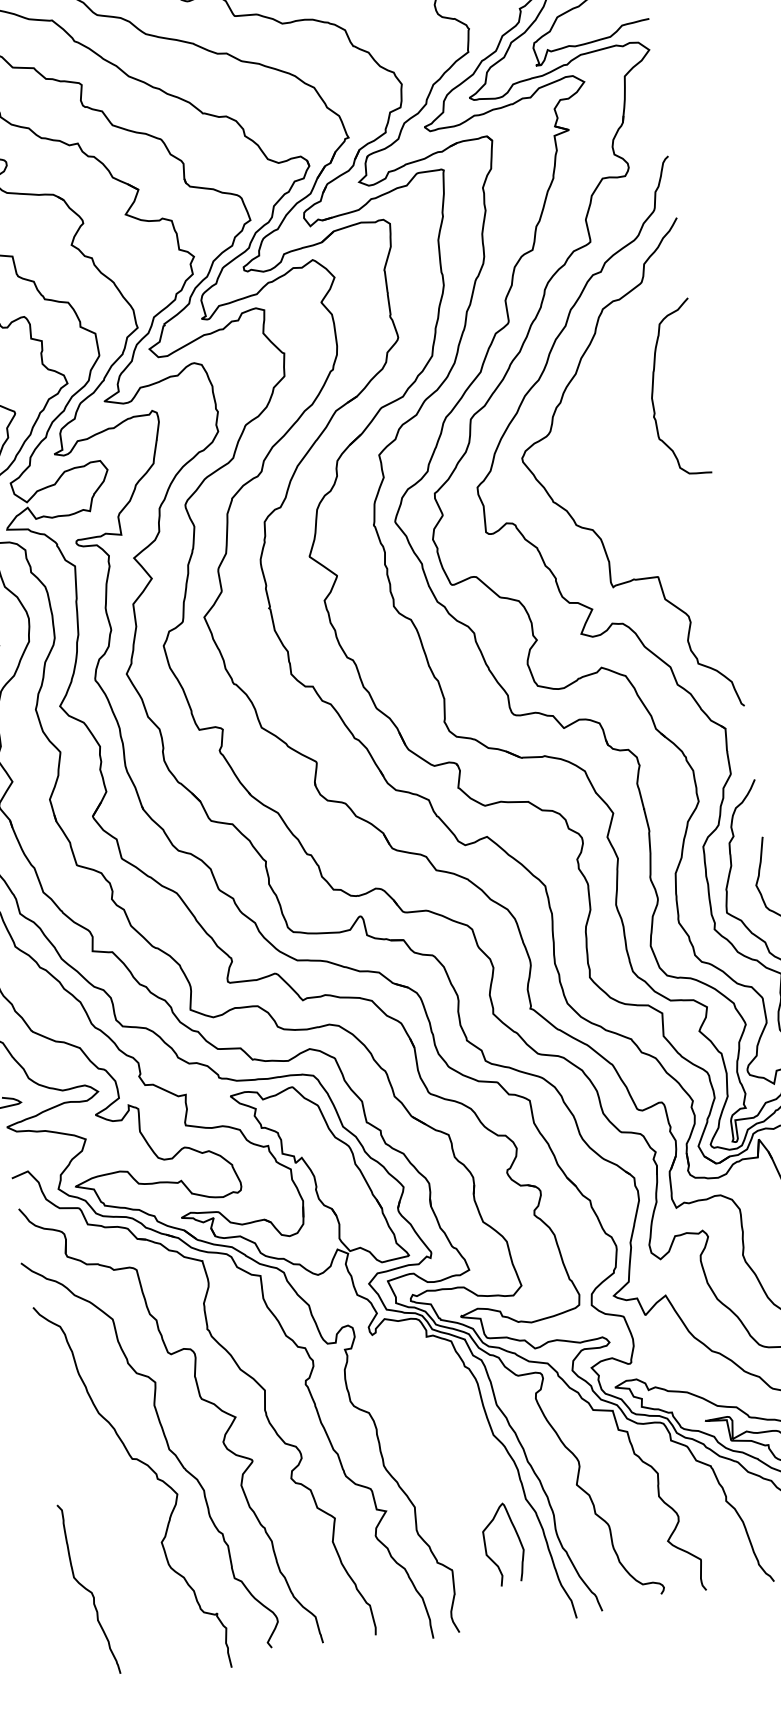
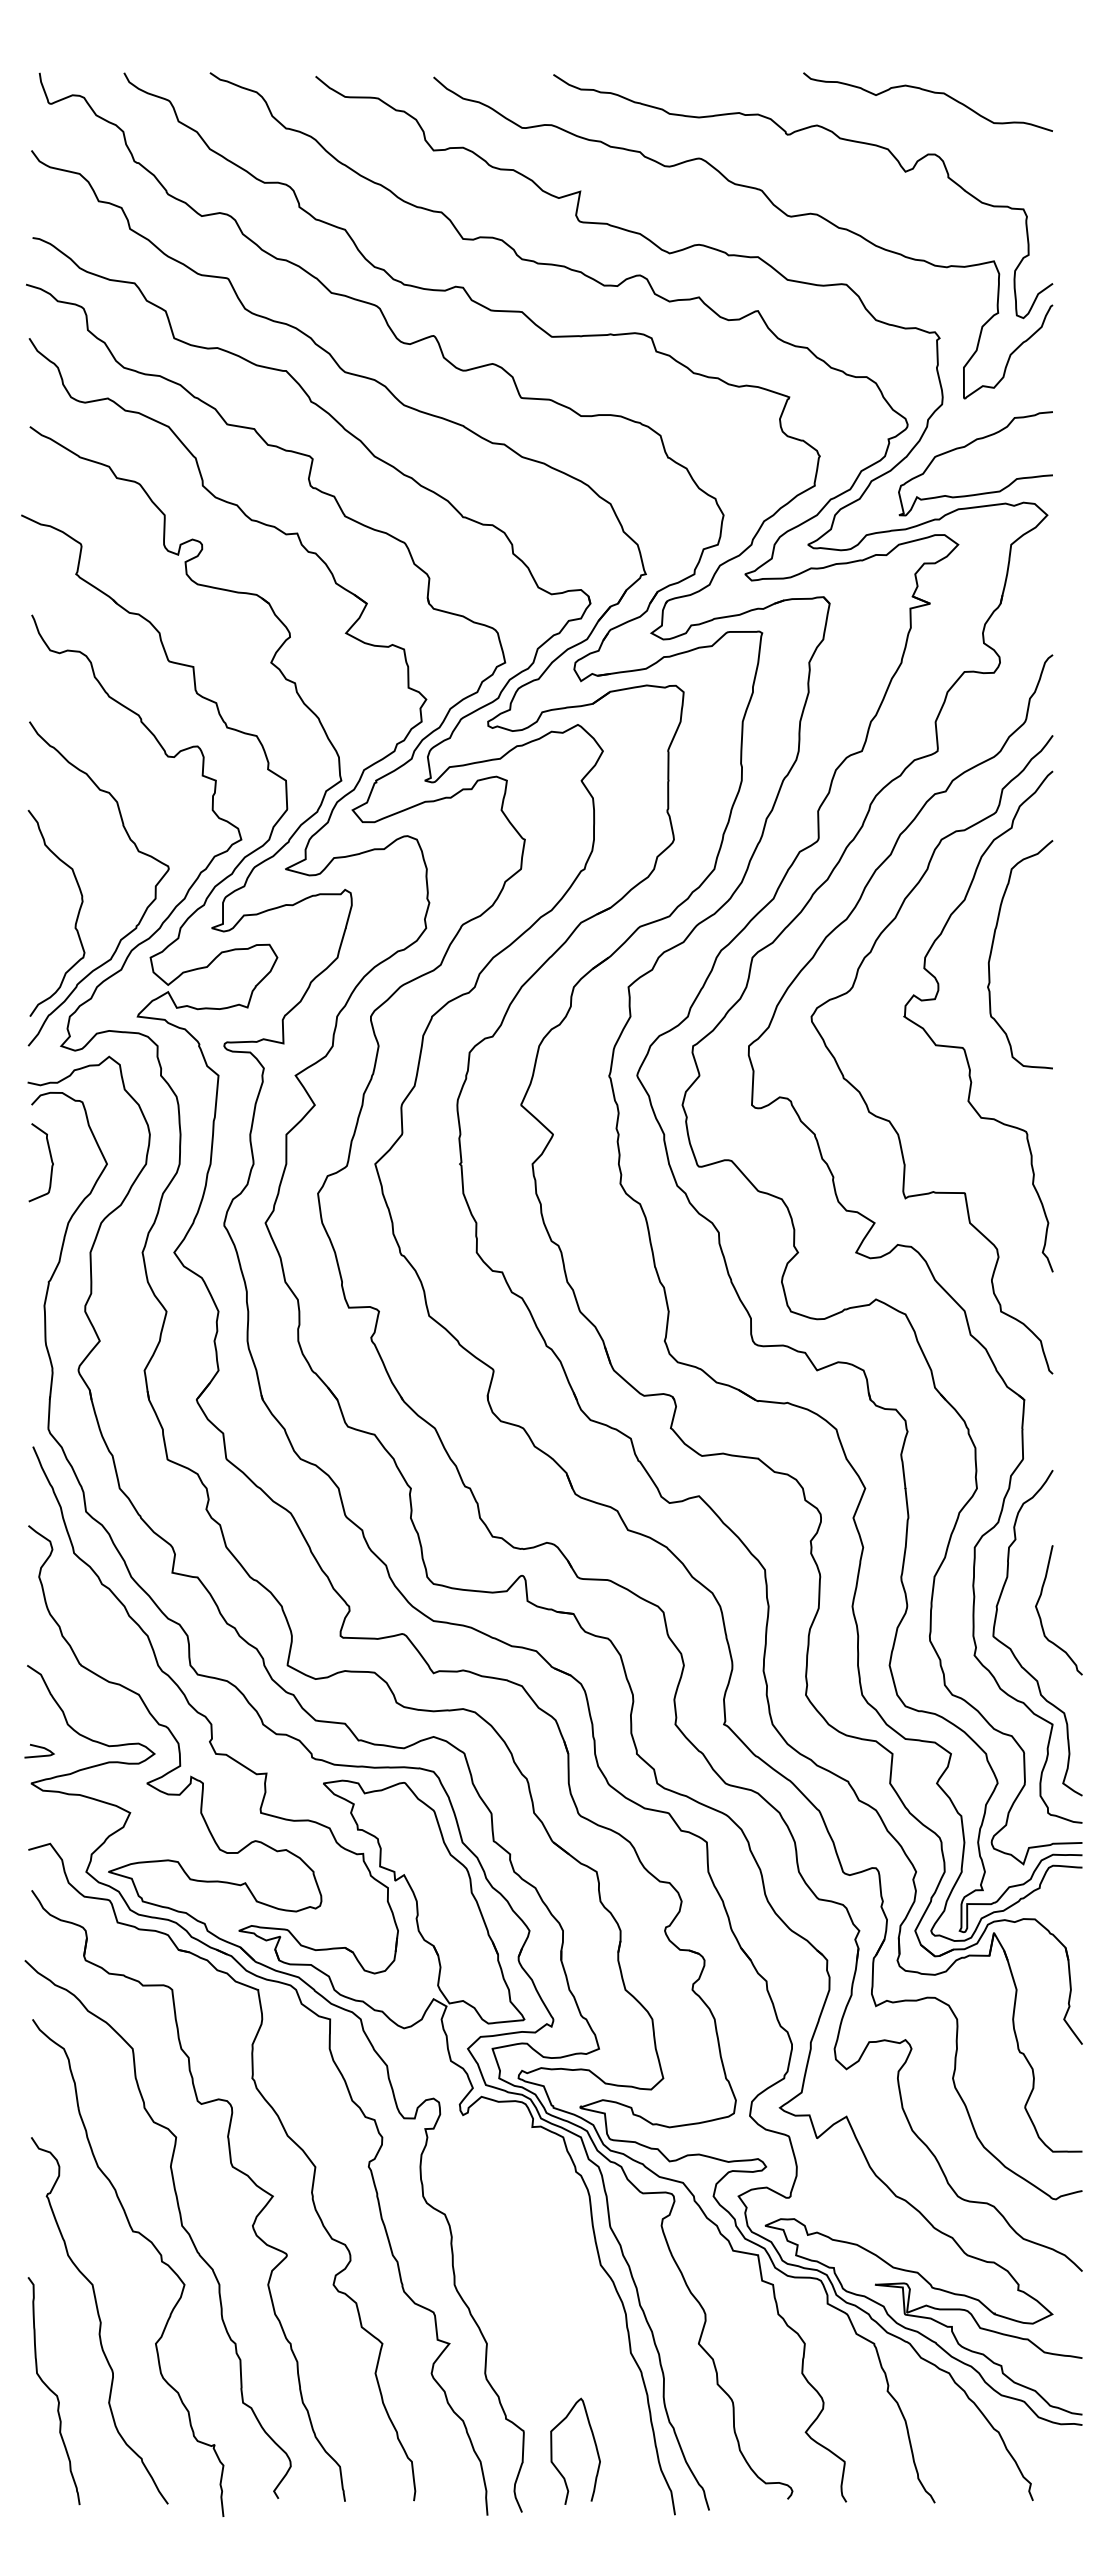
curve: (641, 465) -> (963, 1047), added
curve: (116, 1530) -> (99, 2320), added
curve: (517, 1537) -> (594, 2444), moved

